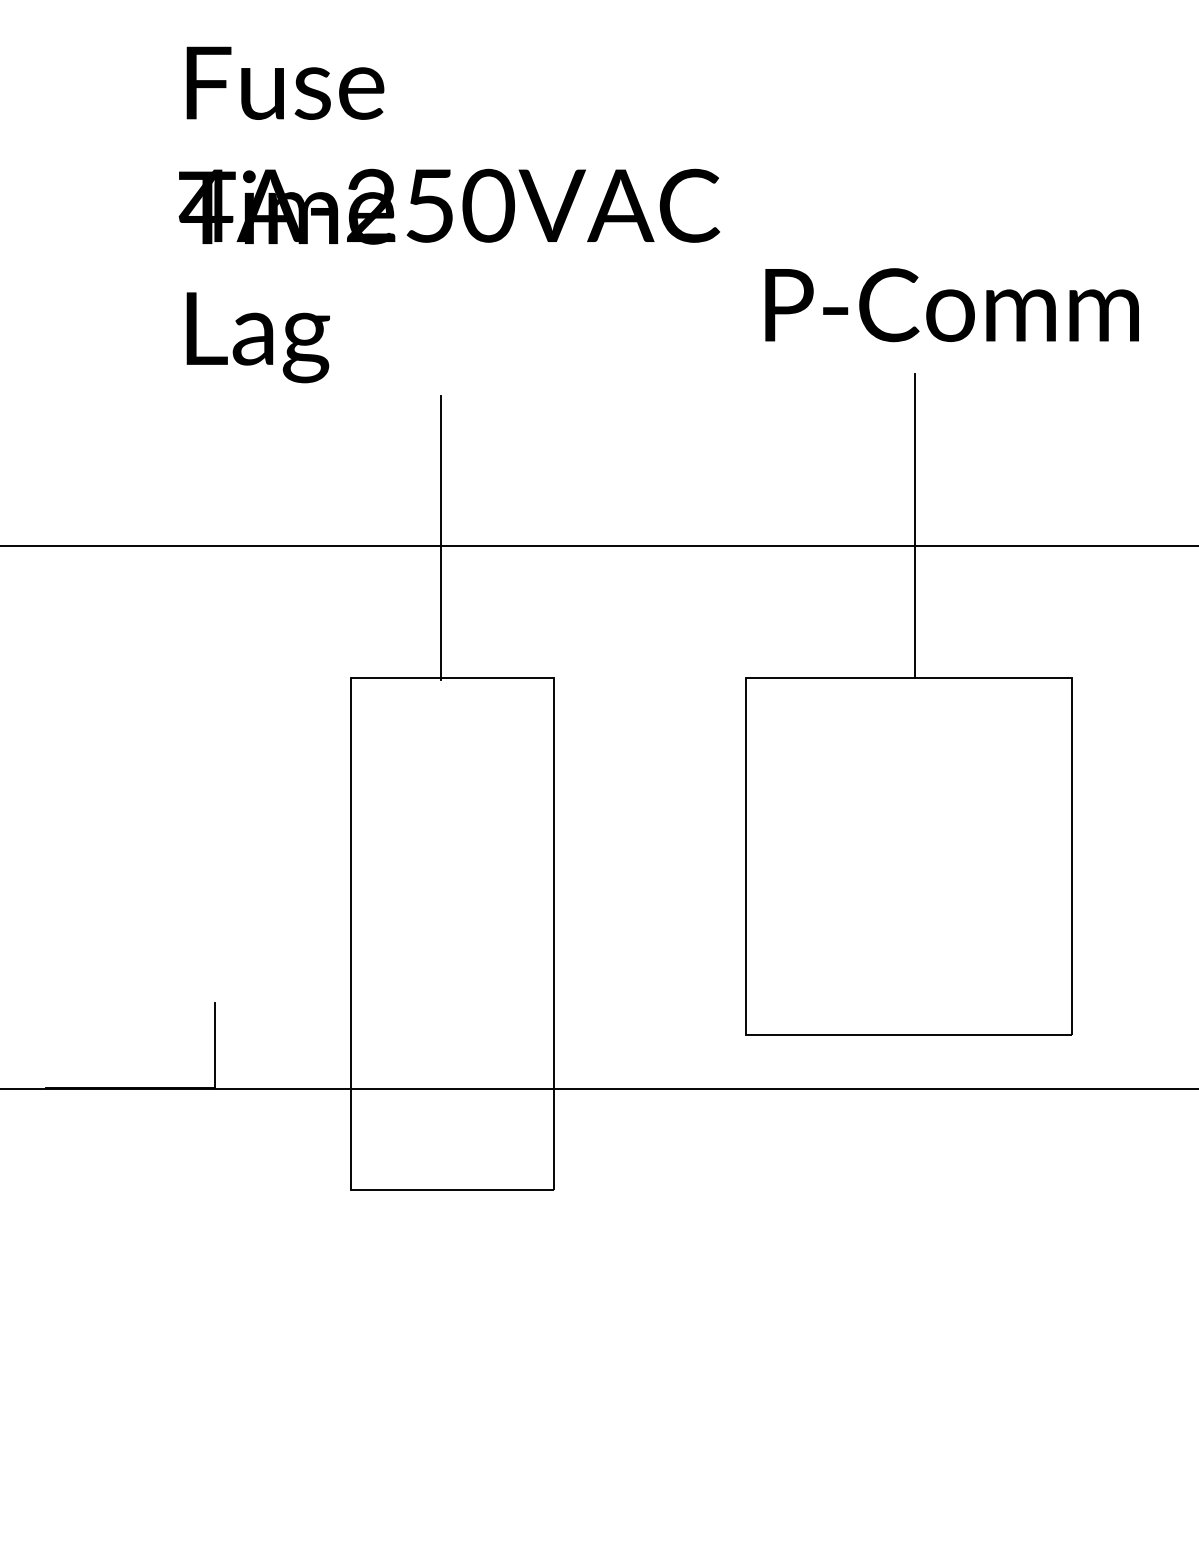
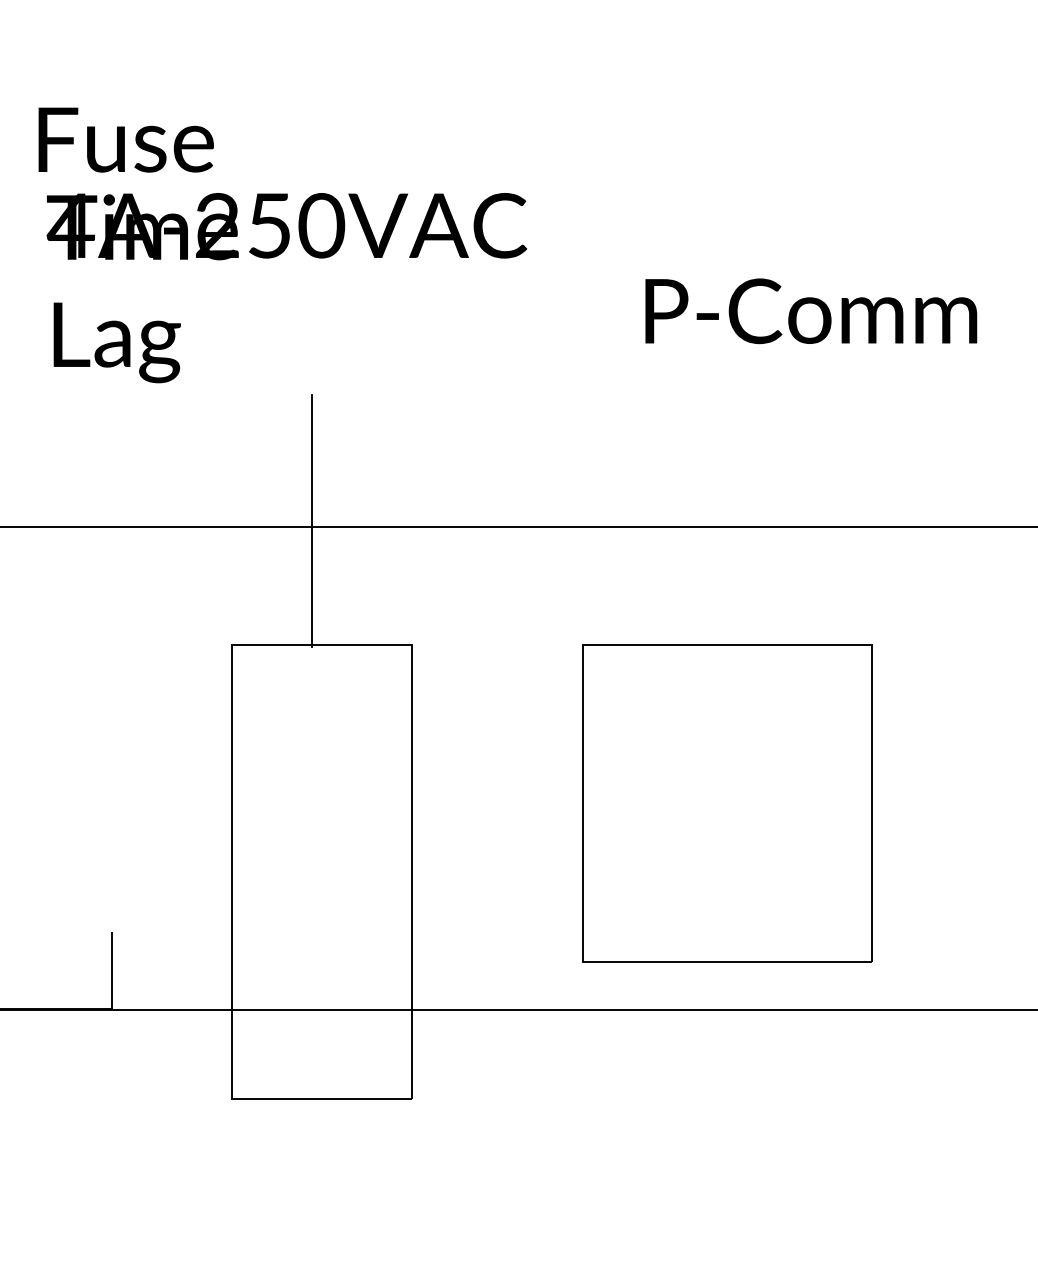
text: (285, 82) -> (126, 139), moved
text: (449, 275) -> (286, 287), moved
text: (951, 305) -> (810, 311), moved
line: (915, 526) -> (733, 510), removed

